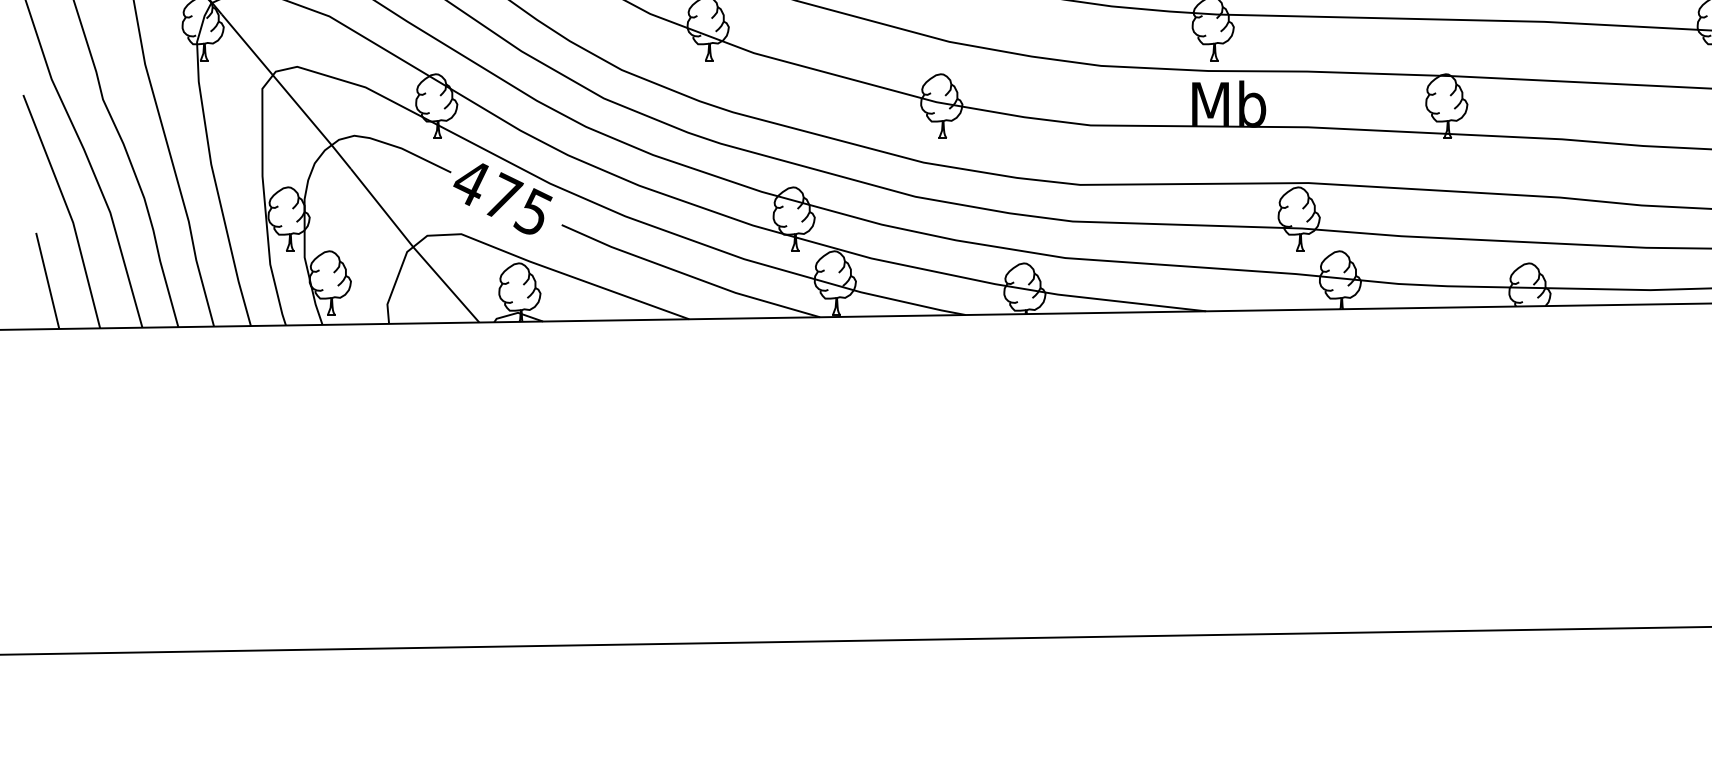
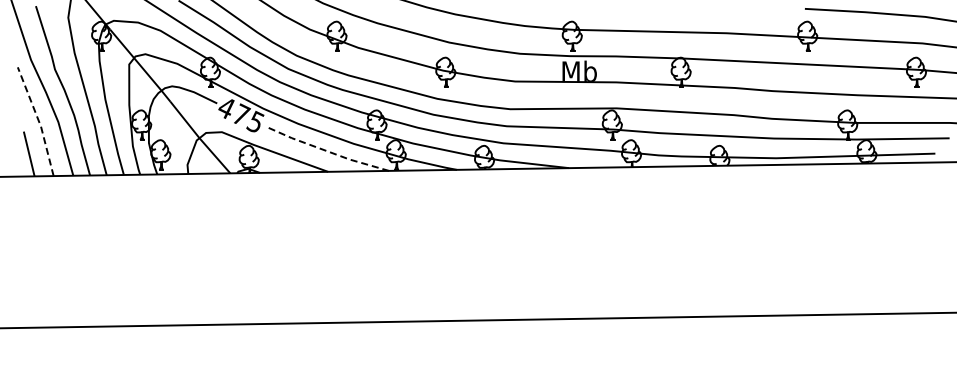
line: (67, 211) -> (38, 121), solid -> dashed
line: (689, 275) -> (328, 151), solid -> dashed

